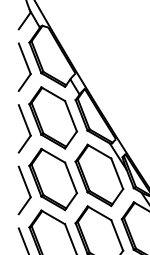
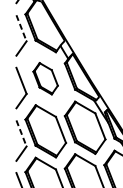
line: (24, 59) -> (21, 28), solid -> dashed
part: (52, 117) -> (45, 78), size x0.6
line: (24, 182) -> (21, 133), solid -> dashed

